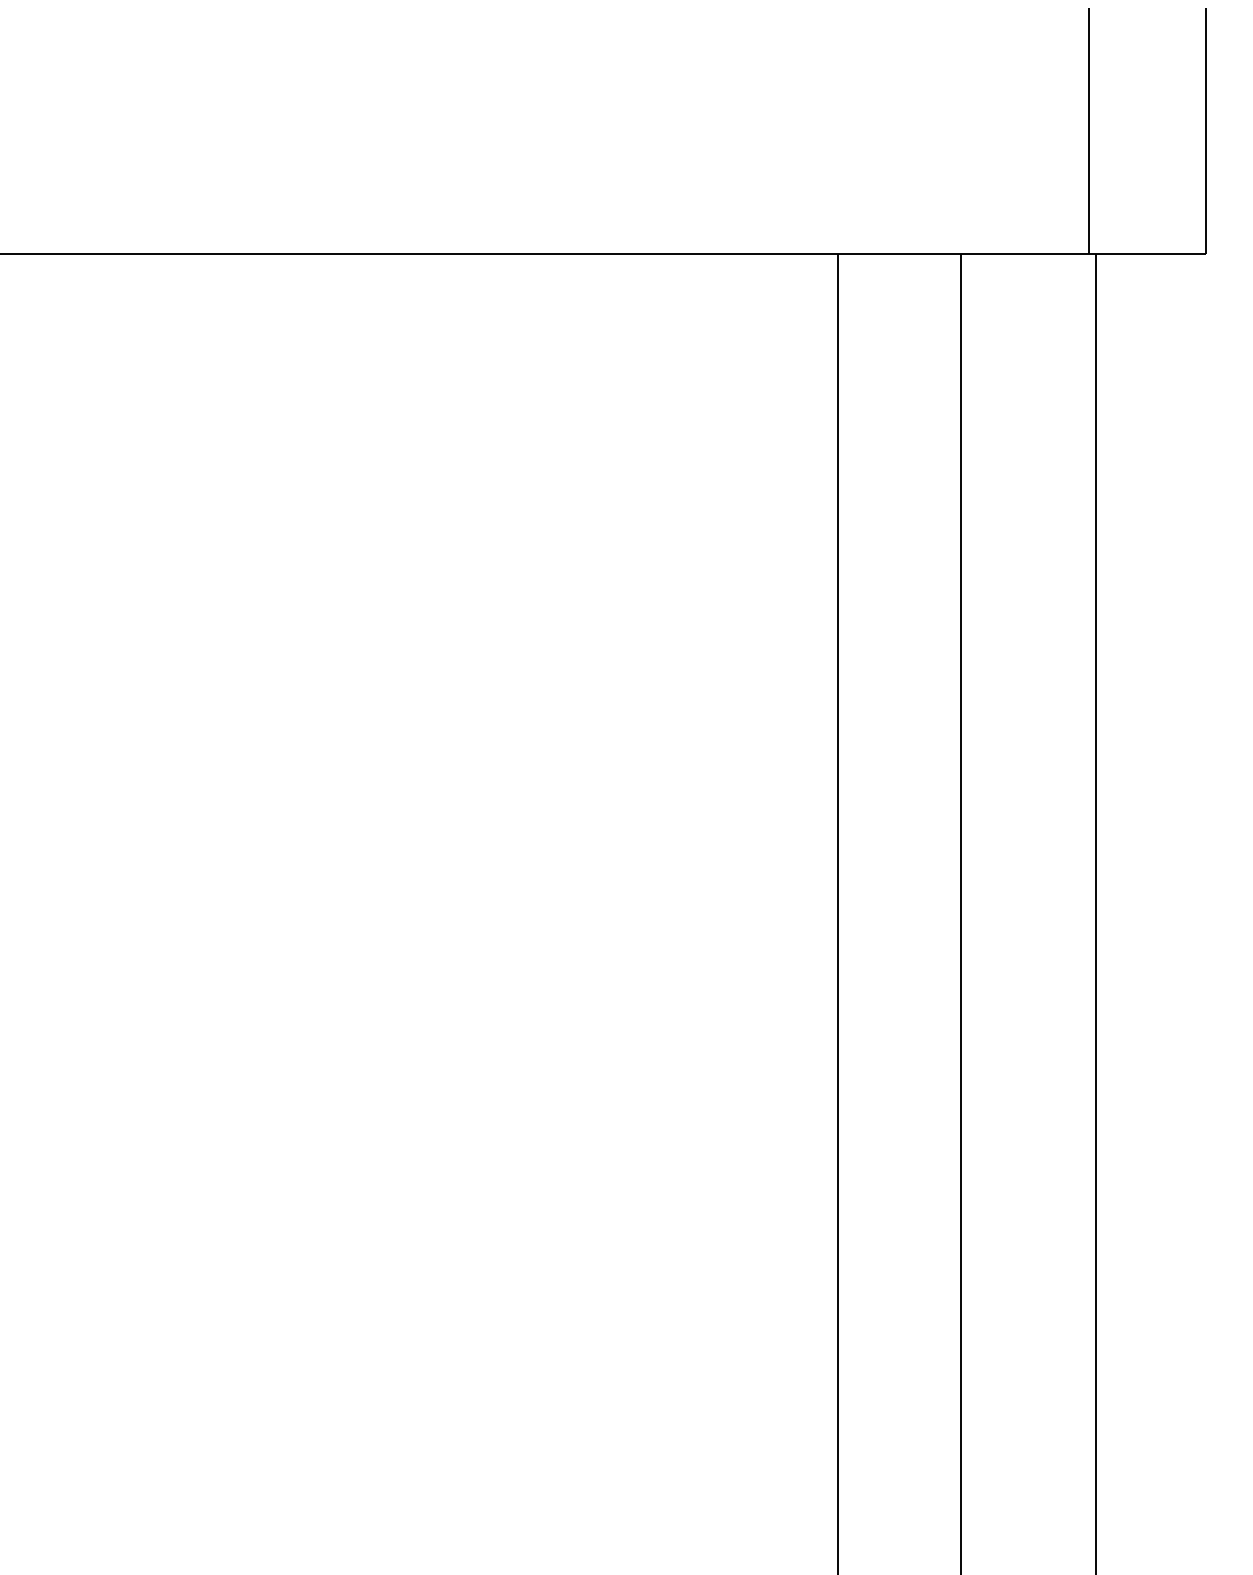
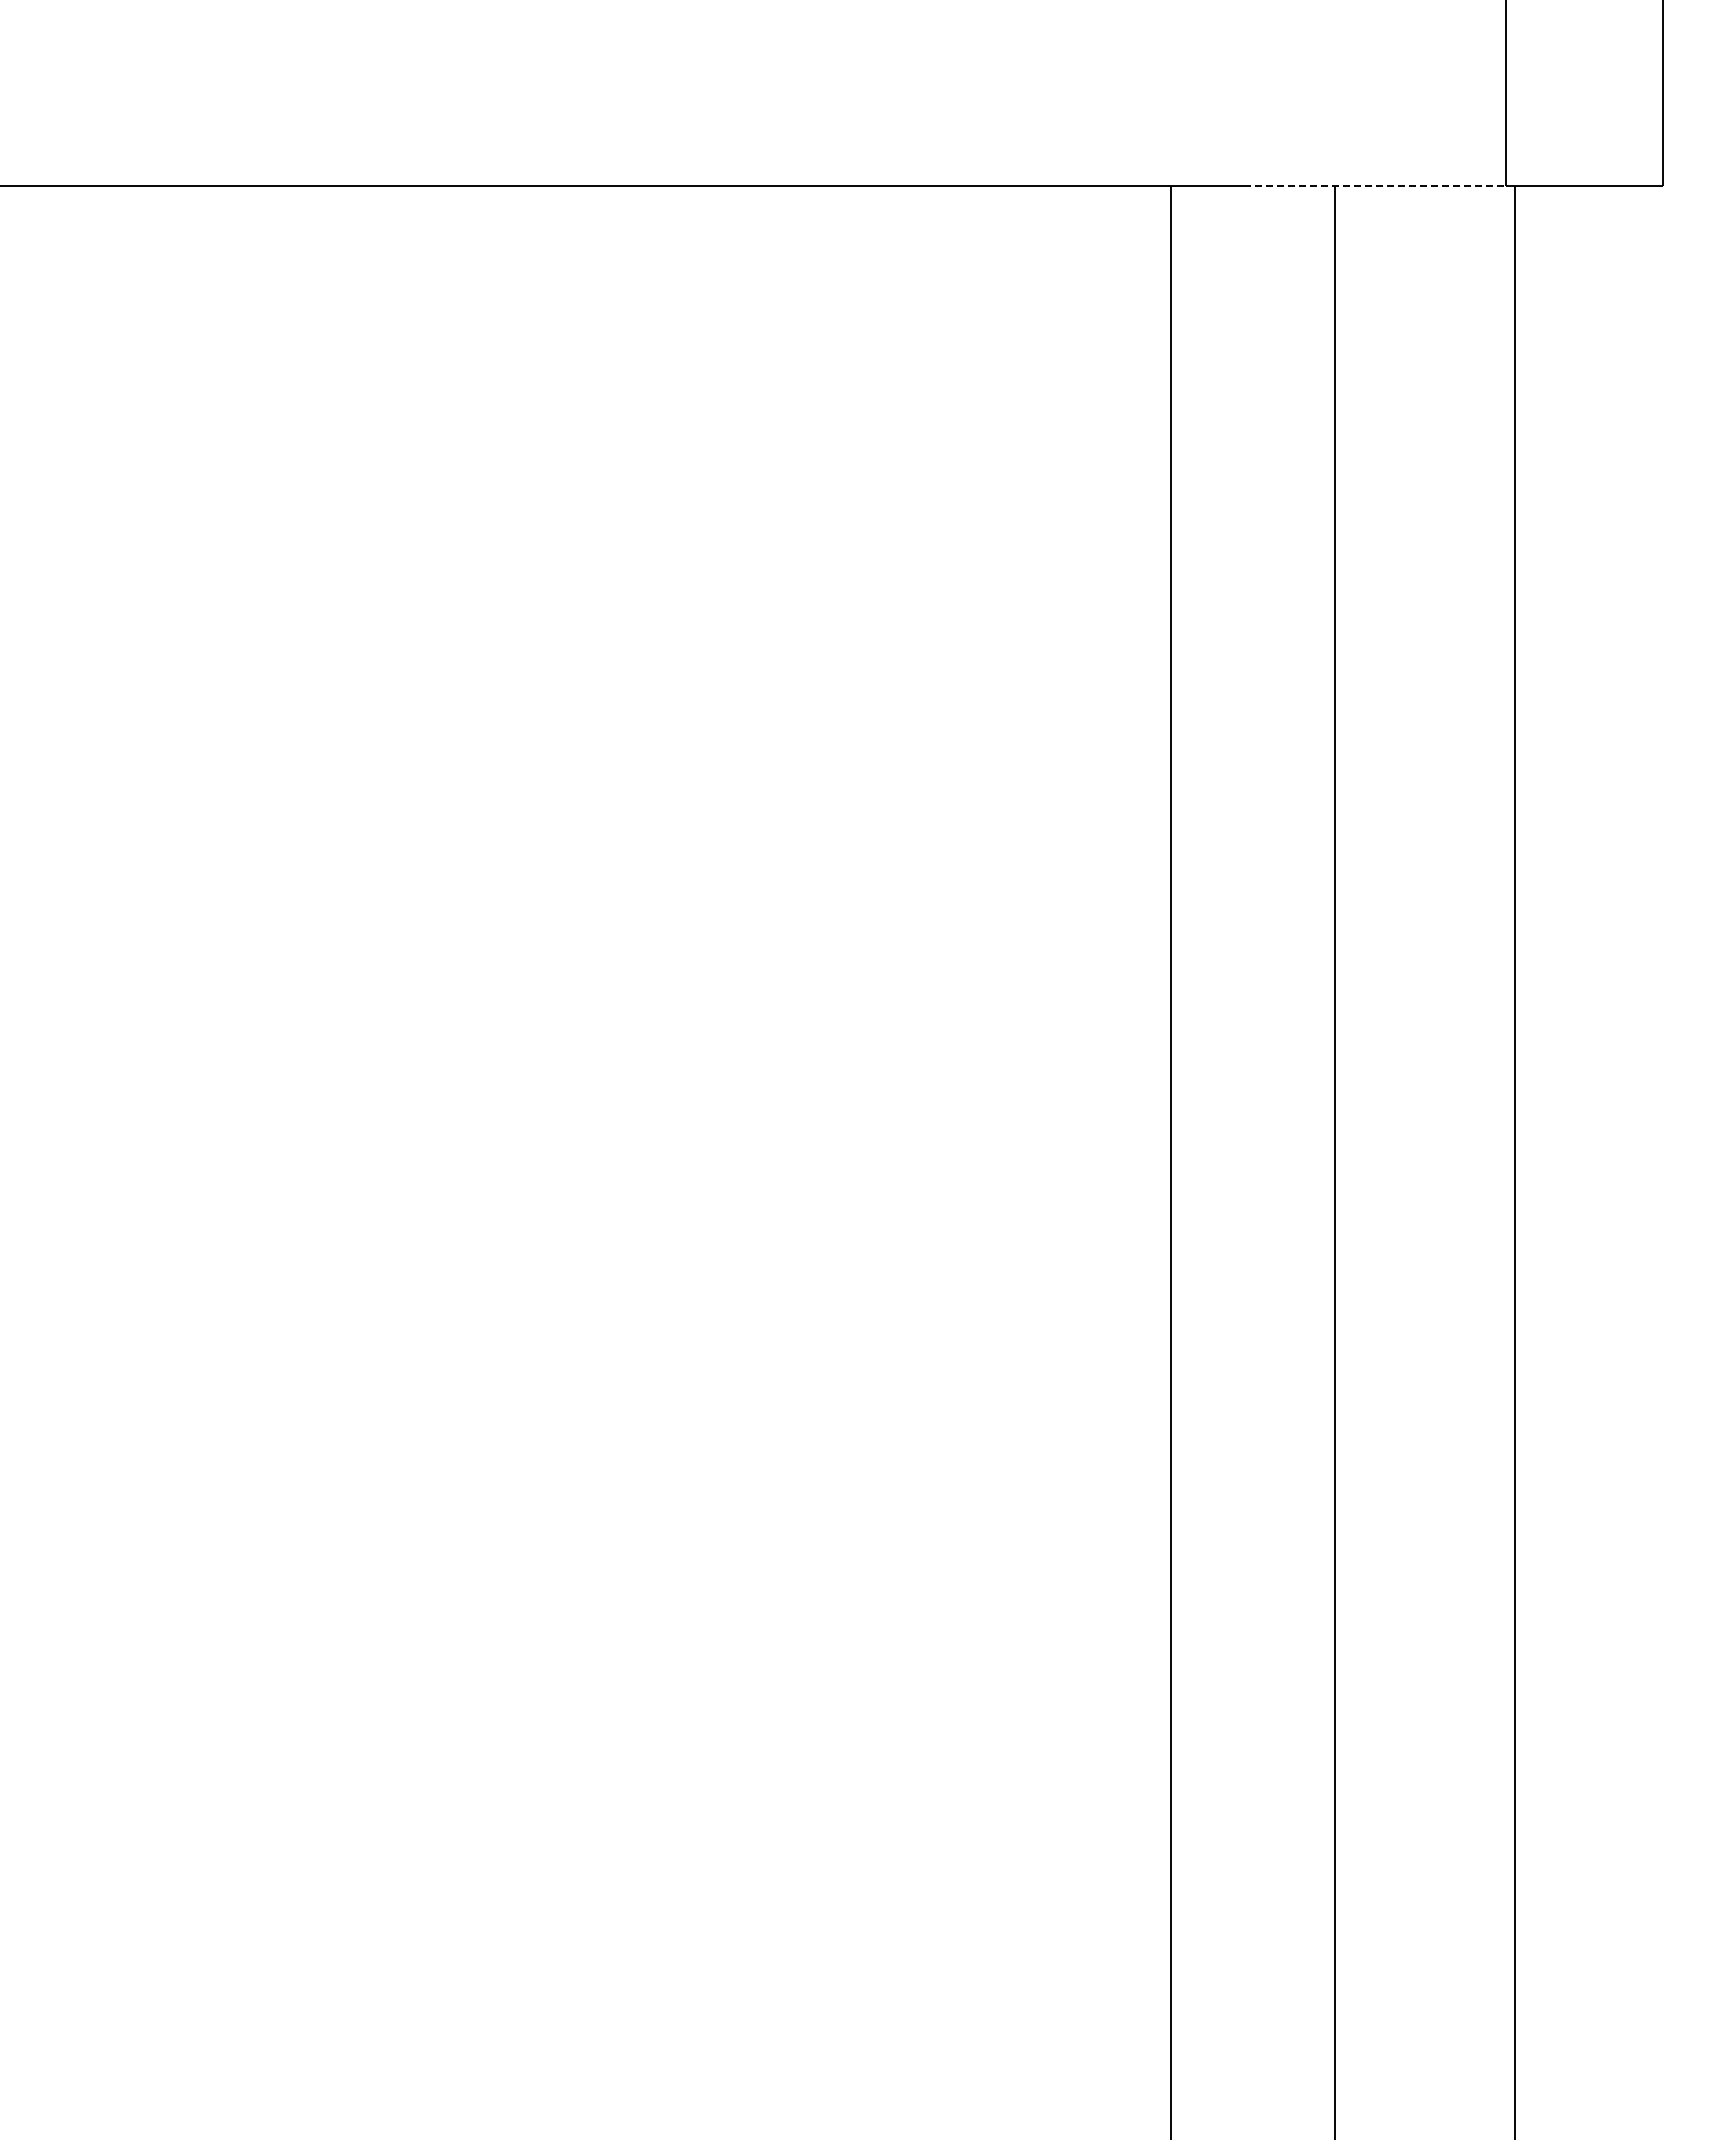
line: (991, 254) -> (1375, 185), solid -> dashed

